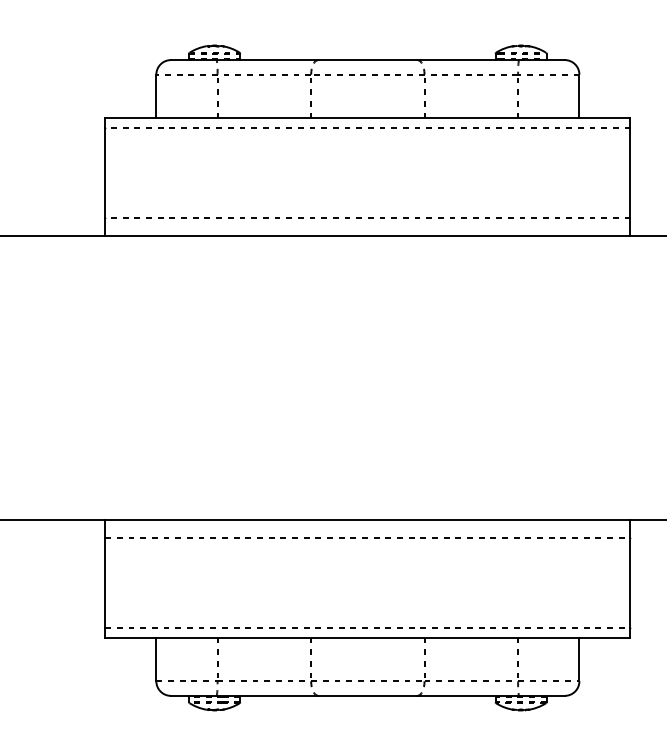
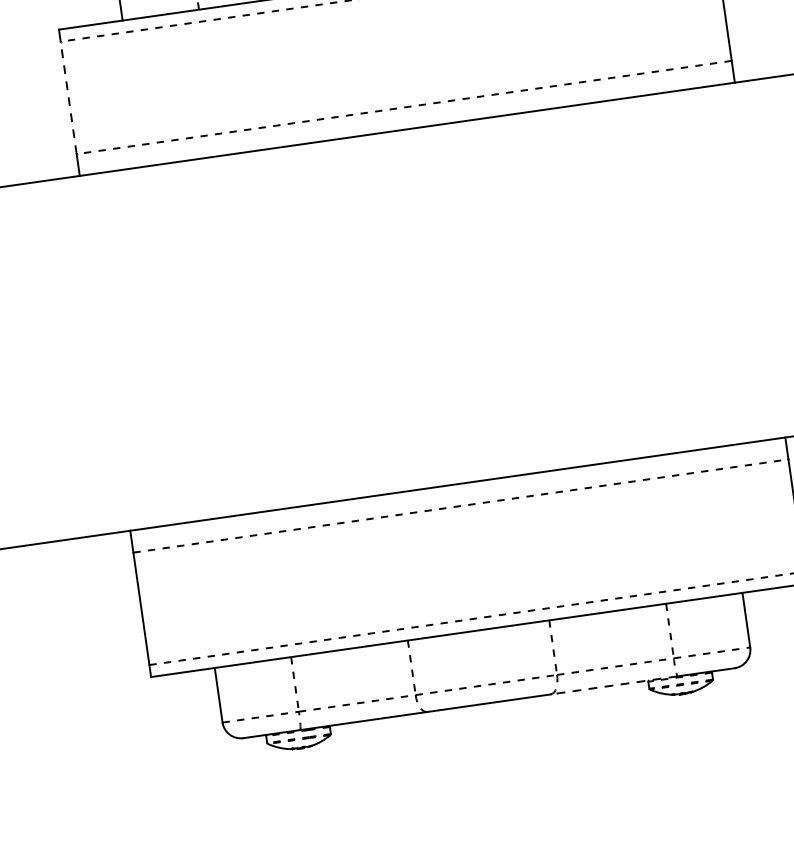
line: (105, 172) -> (68, 97), solid -> dashed
line: (468, 695) -> (614, 684), solid -> dashed

